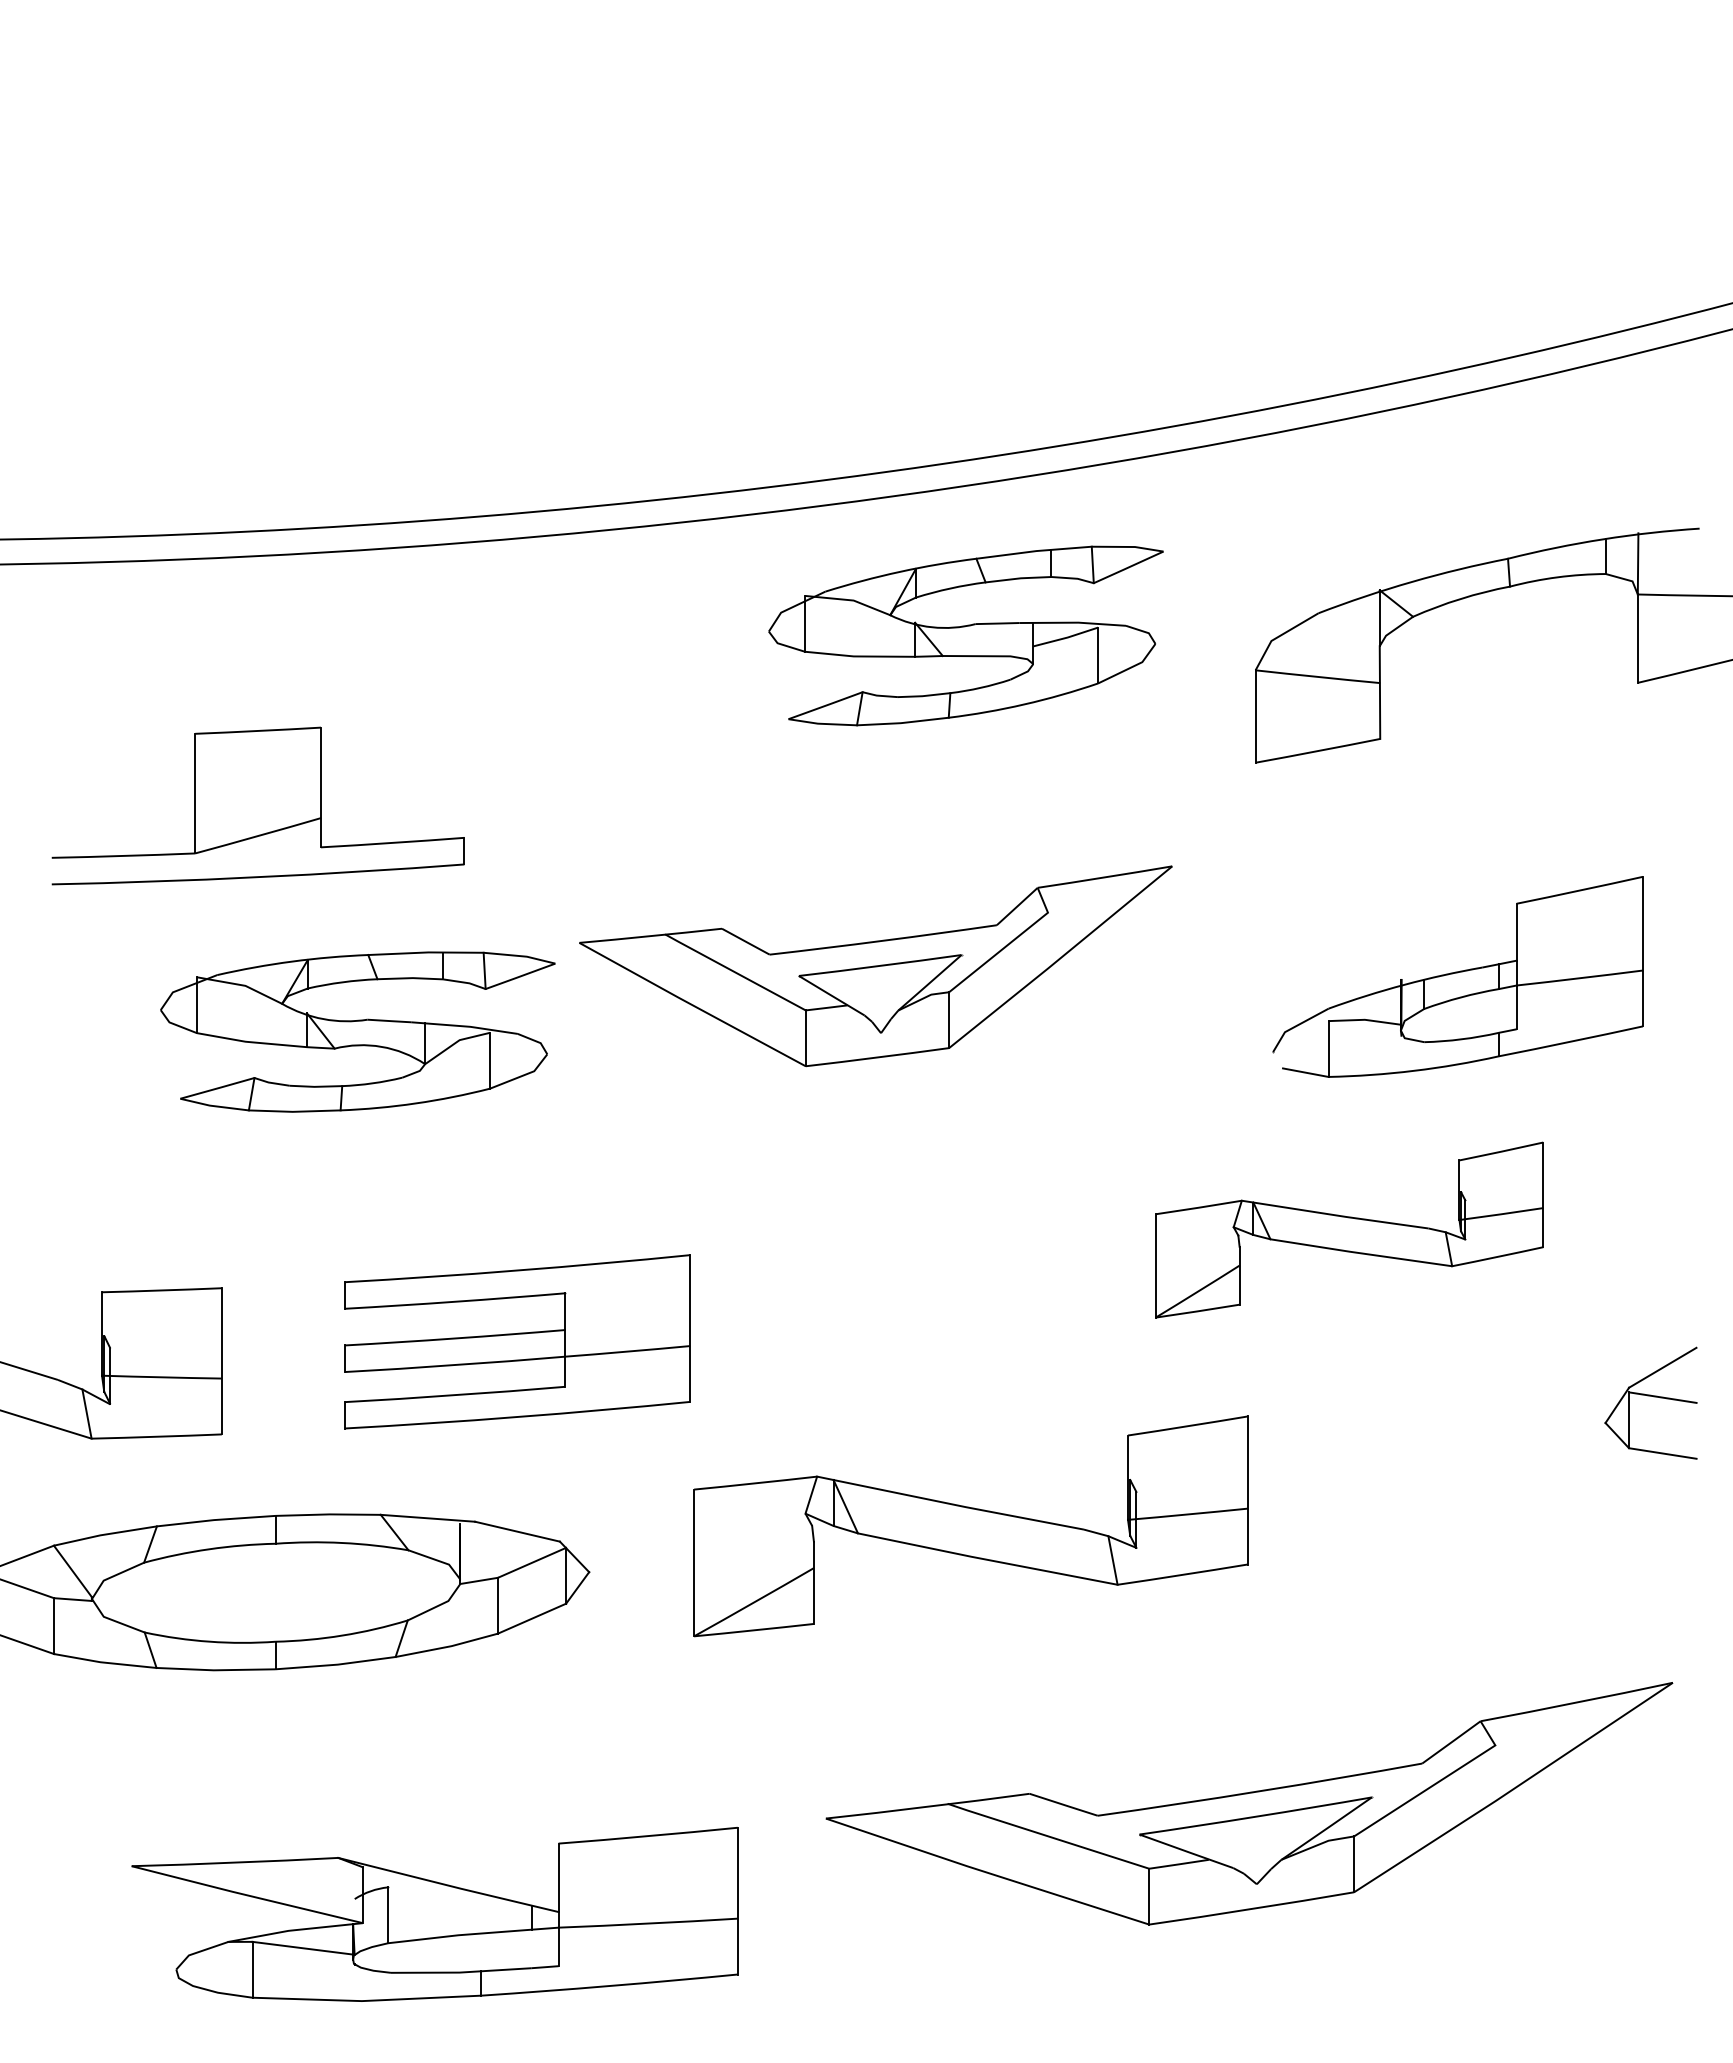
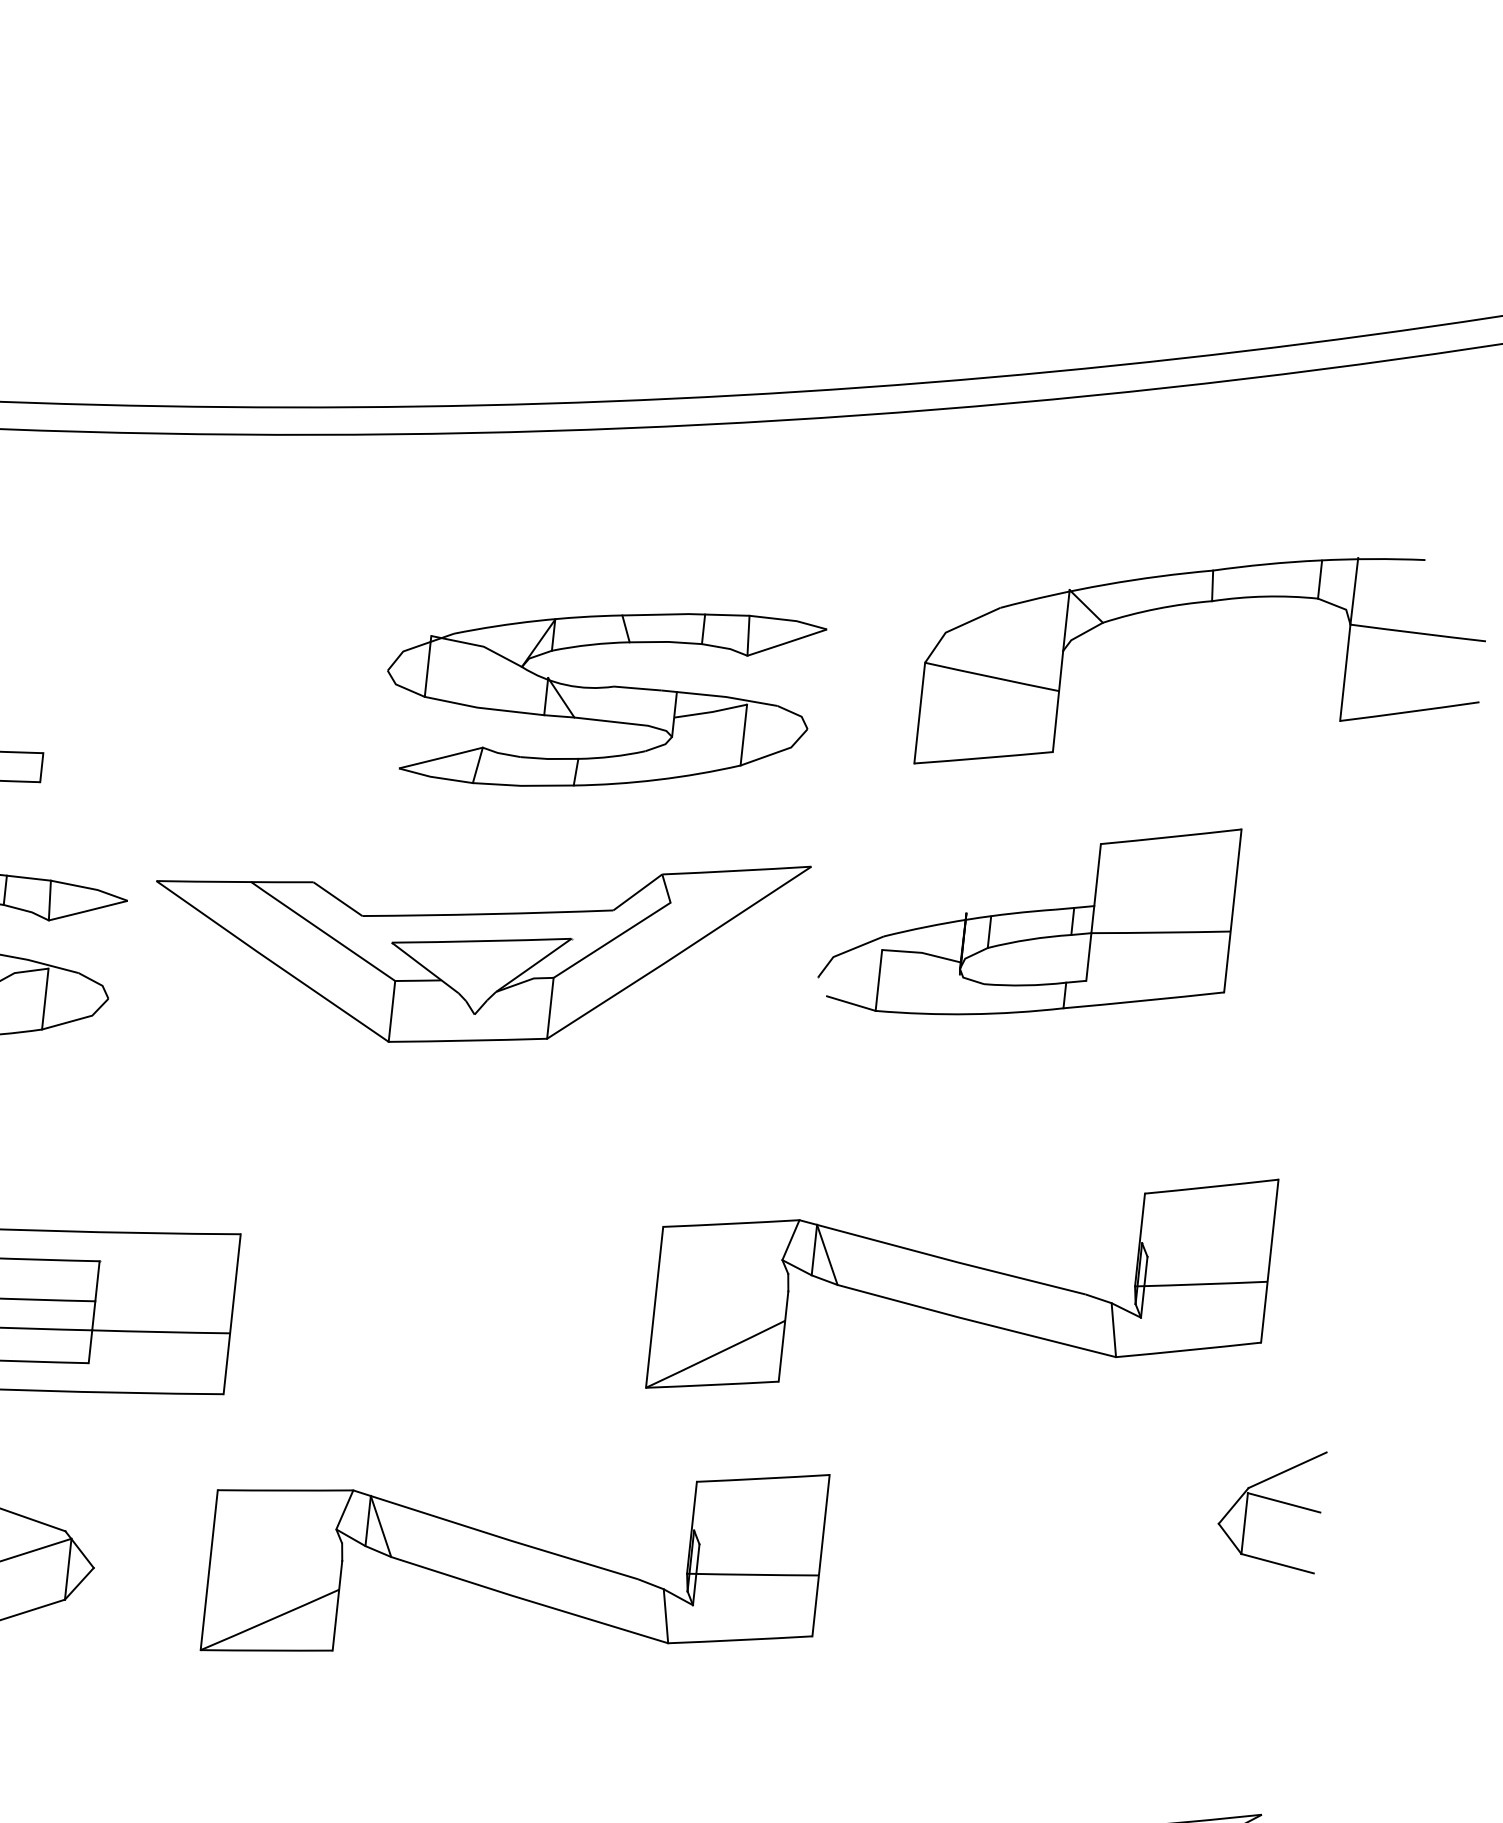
part: (965, 635) -> (601, 697), moved
part: (1457, 976) -> (1027, 916), moved
part: (1349, 1229) -> (962, 1283), size x1.43

